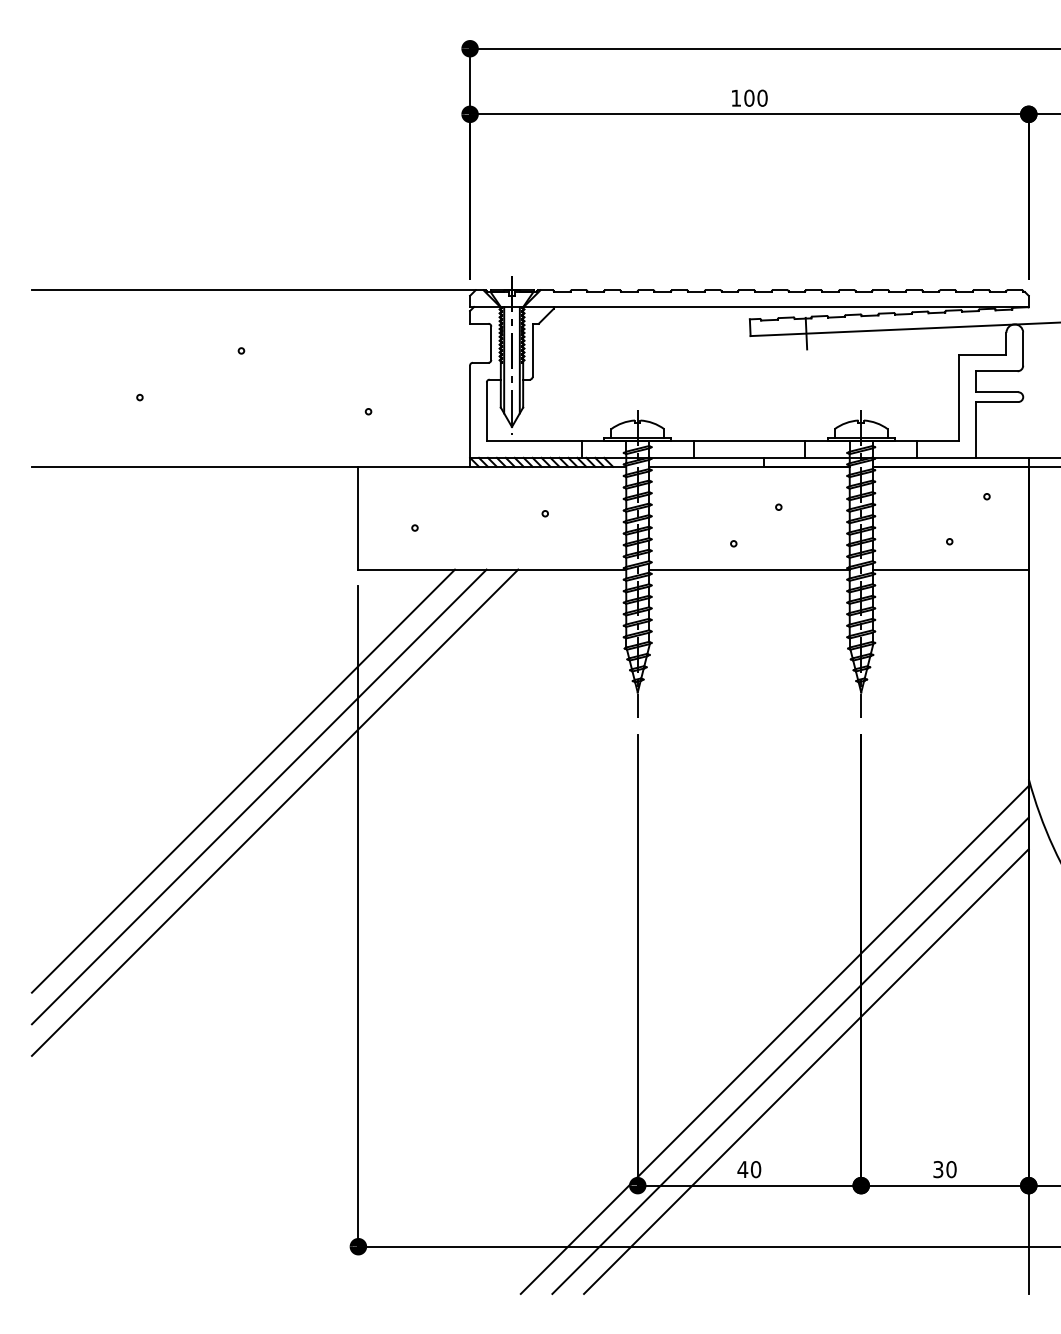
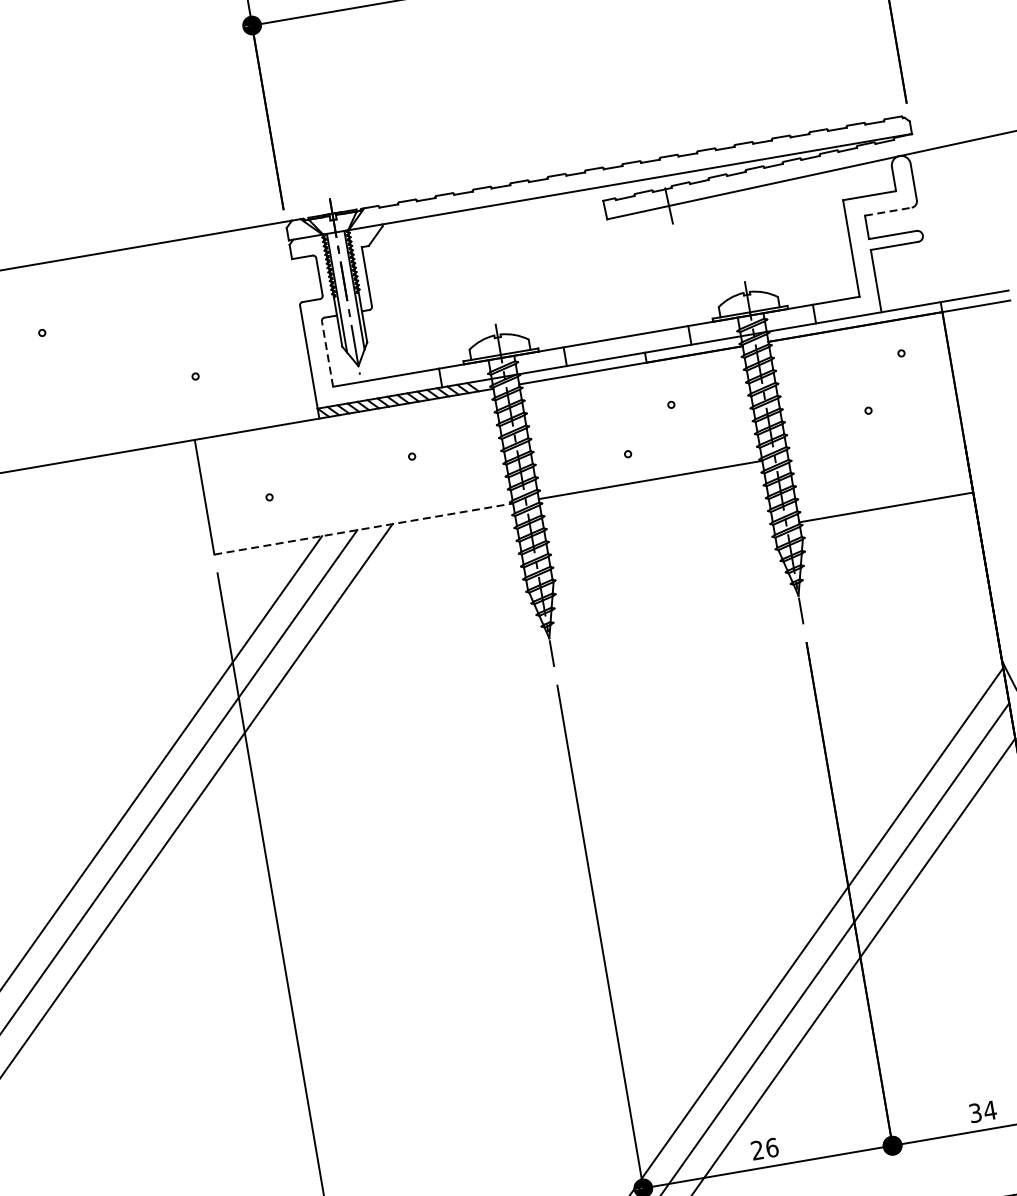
line: (996, 371) -> (888, 211), solid -> dashed
line: (486, 411) -> (327, 353), solid -> dashed
line: (492, 569) -> (363, 528), solid -> dashed
line: (950, 569) -> (885, 507), moved
text: (749, 1169) -> (764, 1149), 40 -> 26
text: (951, 1169) -> (990, 1110), 30 -> 34

